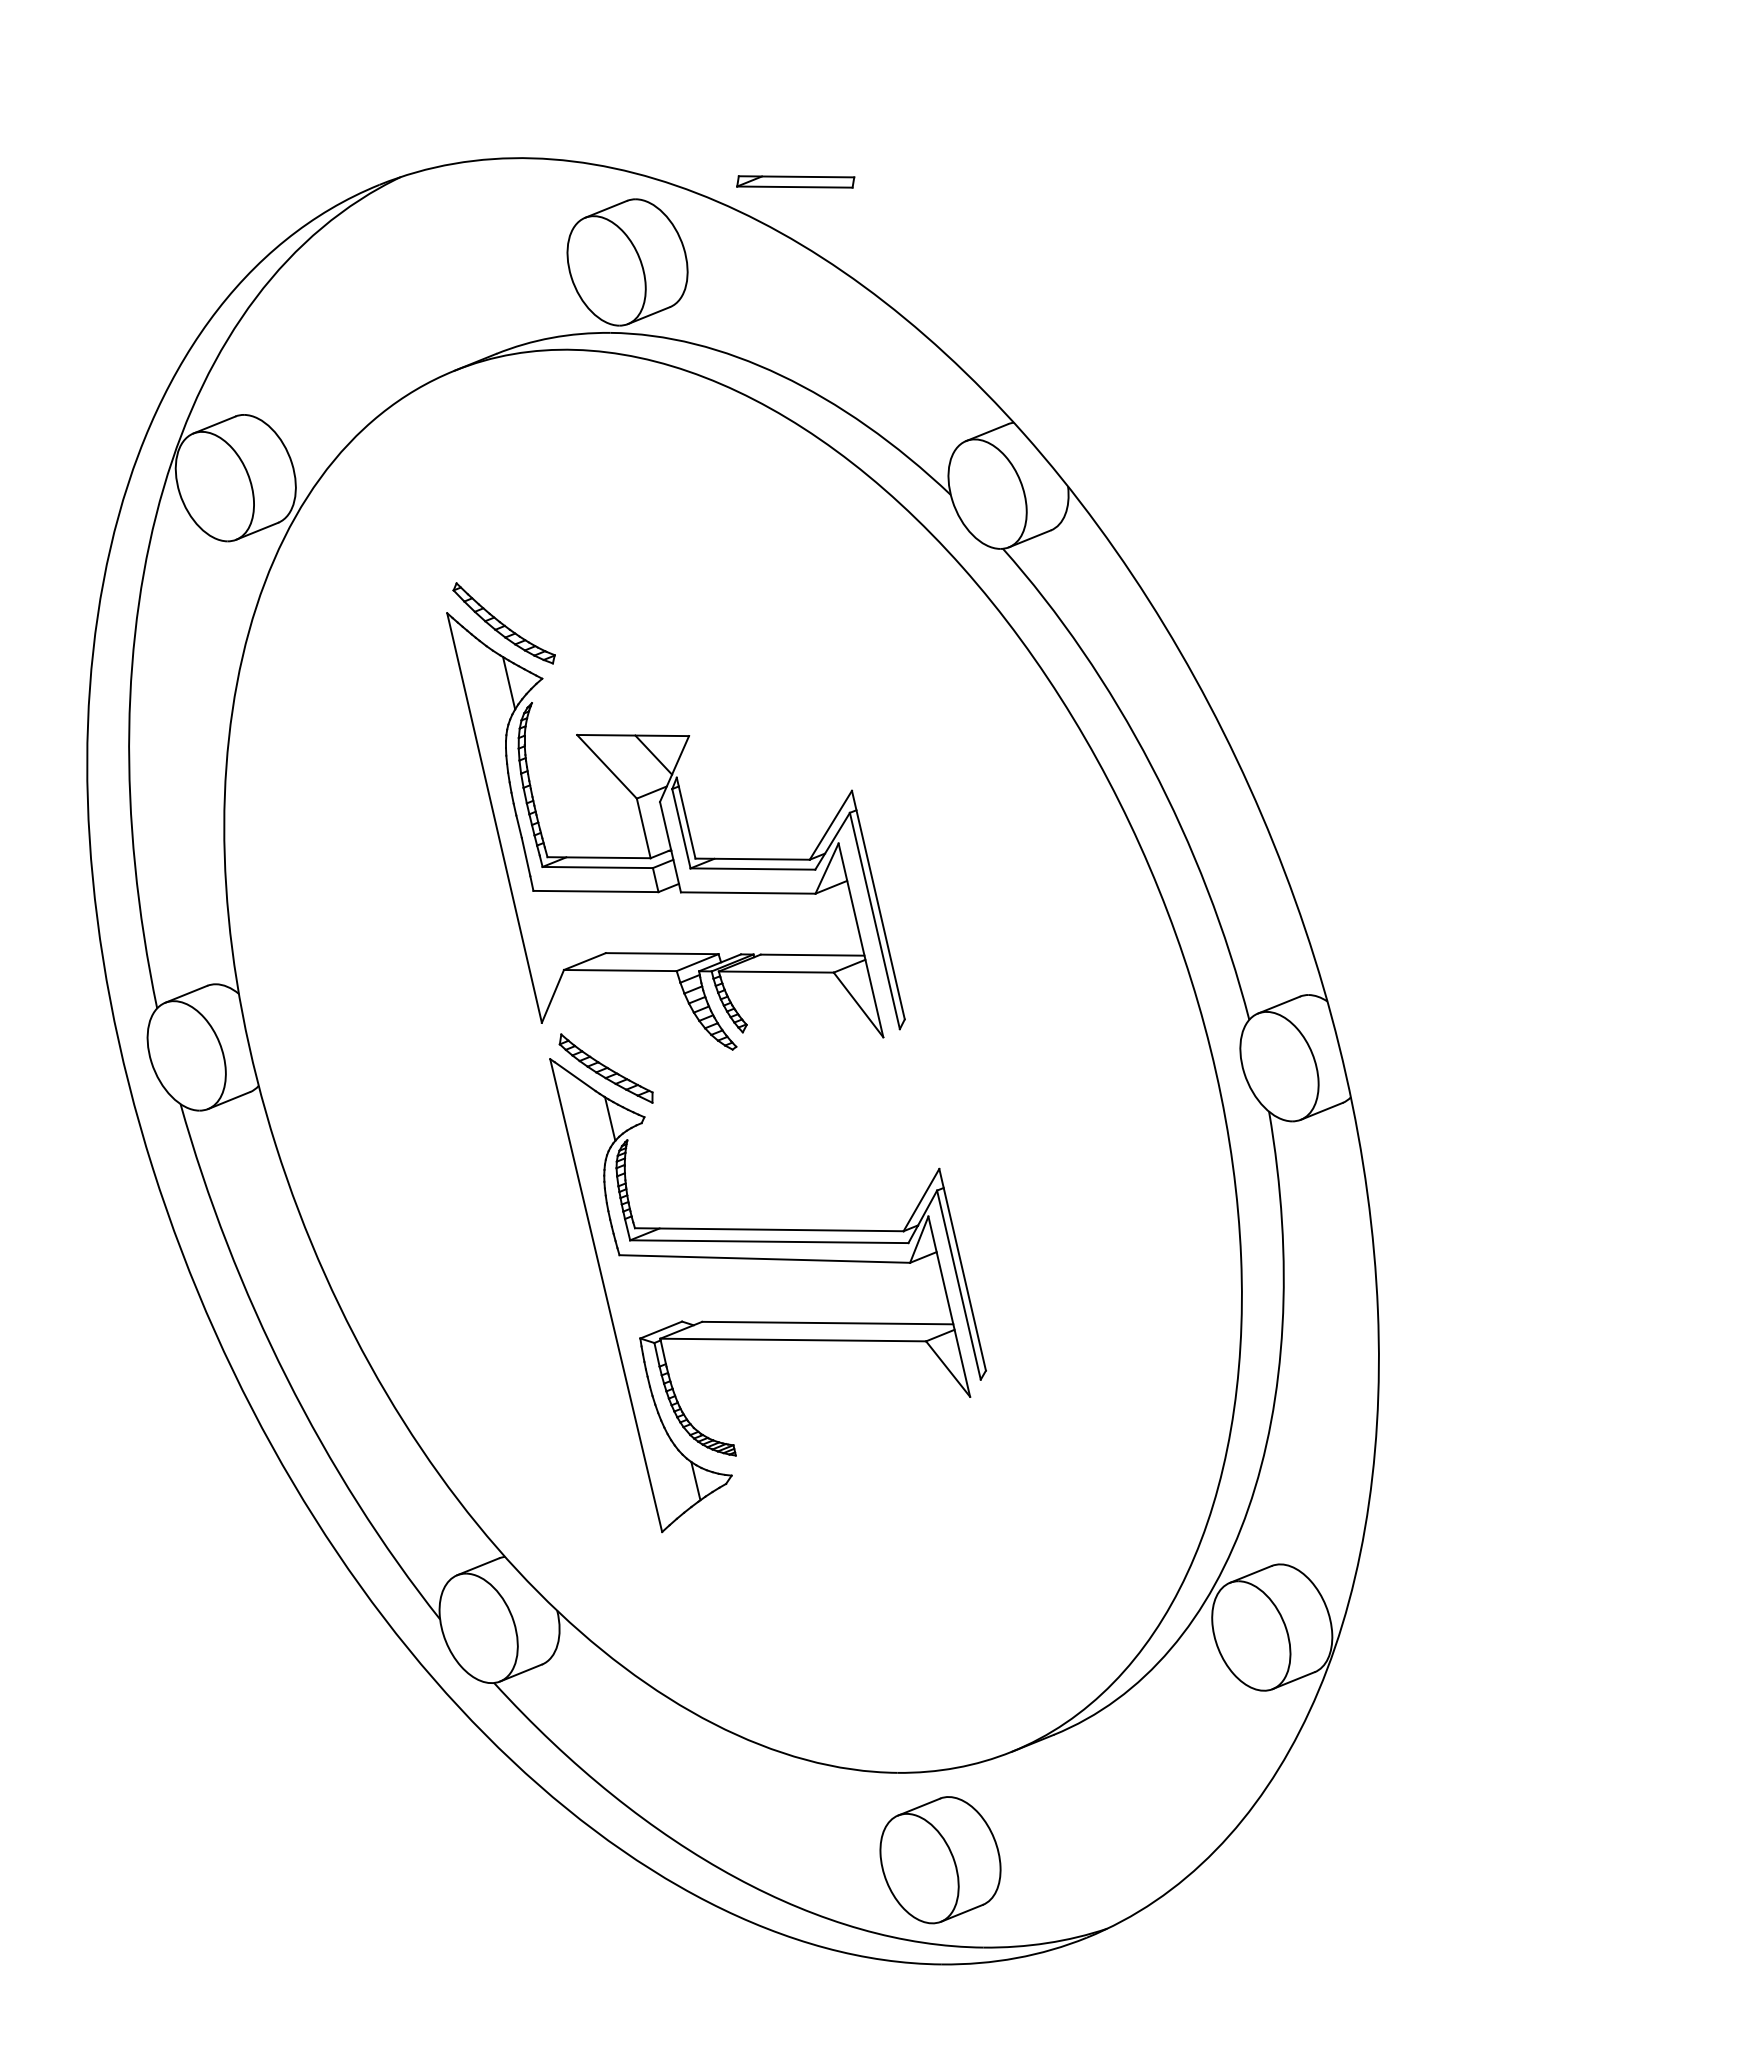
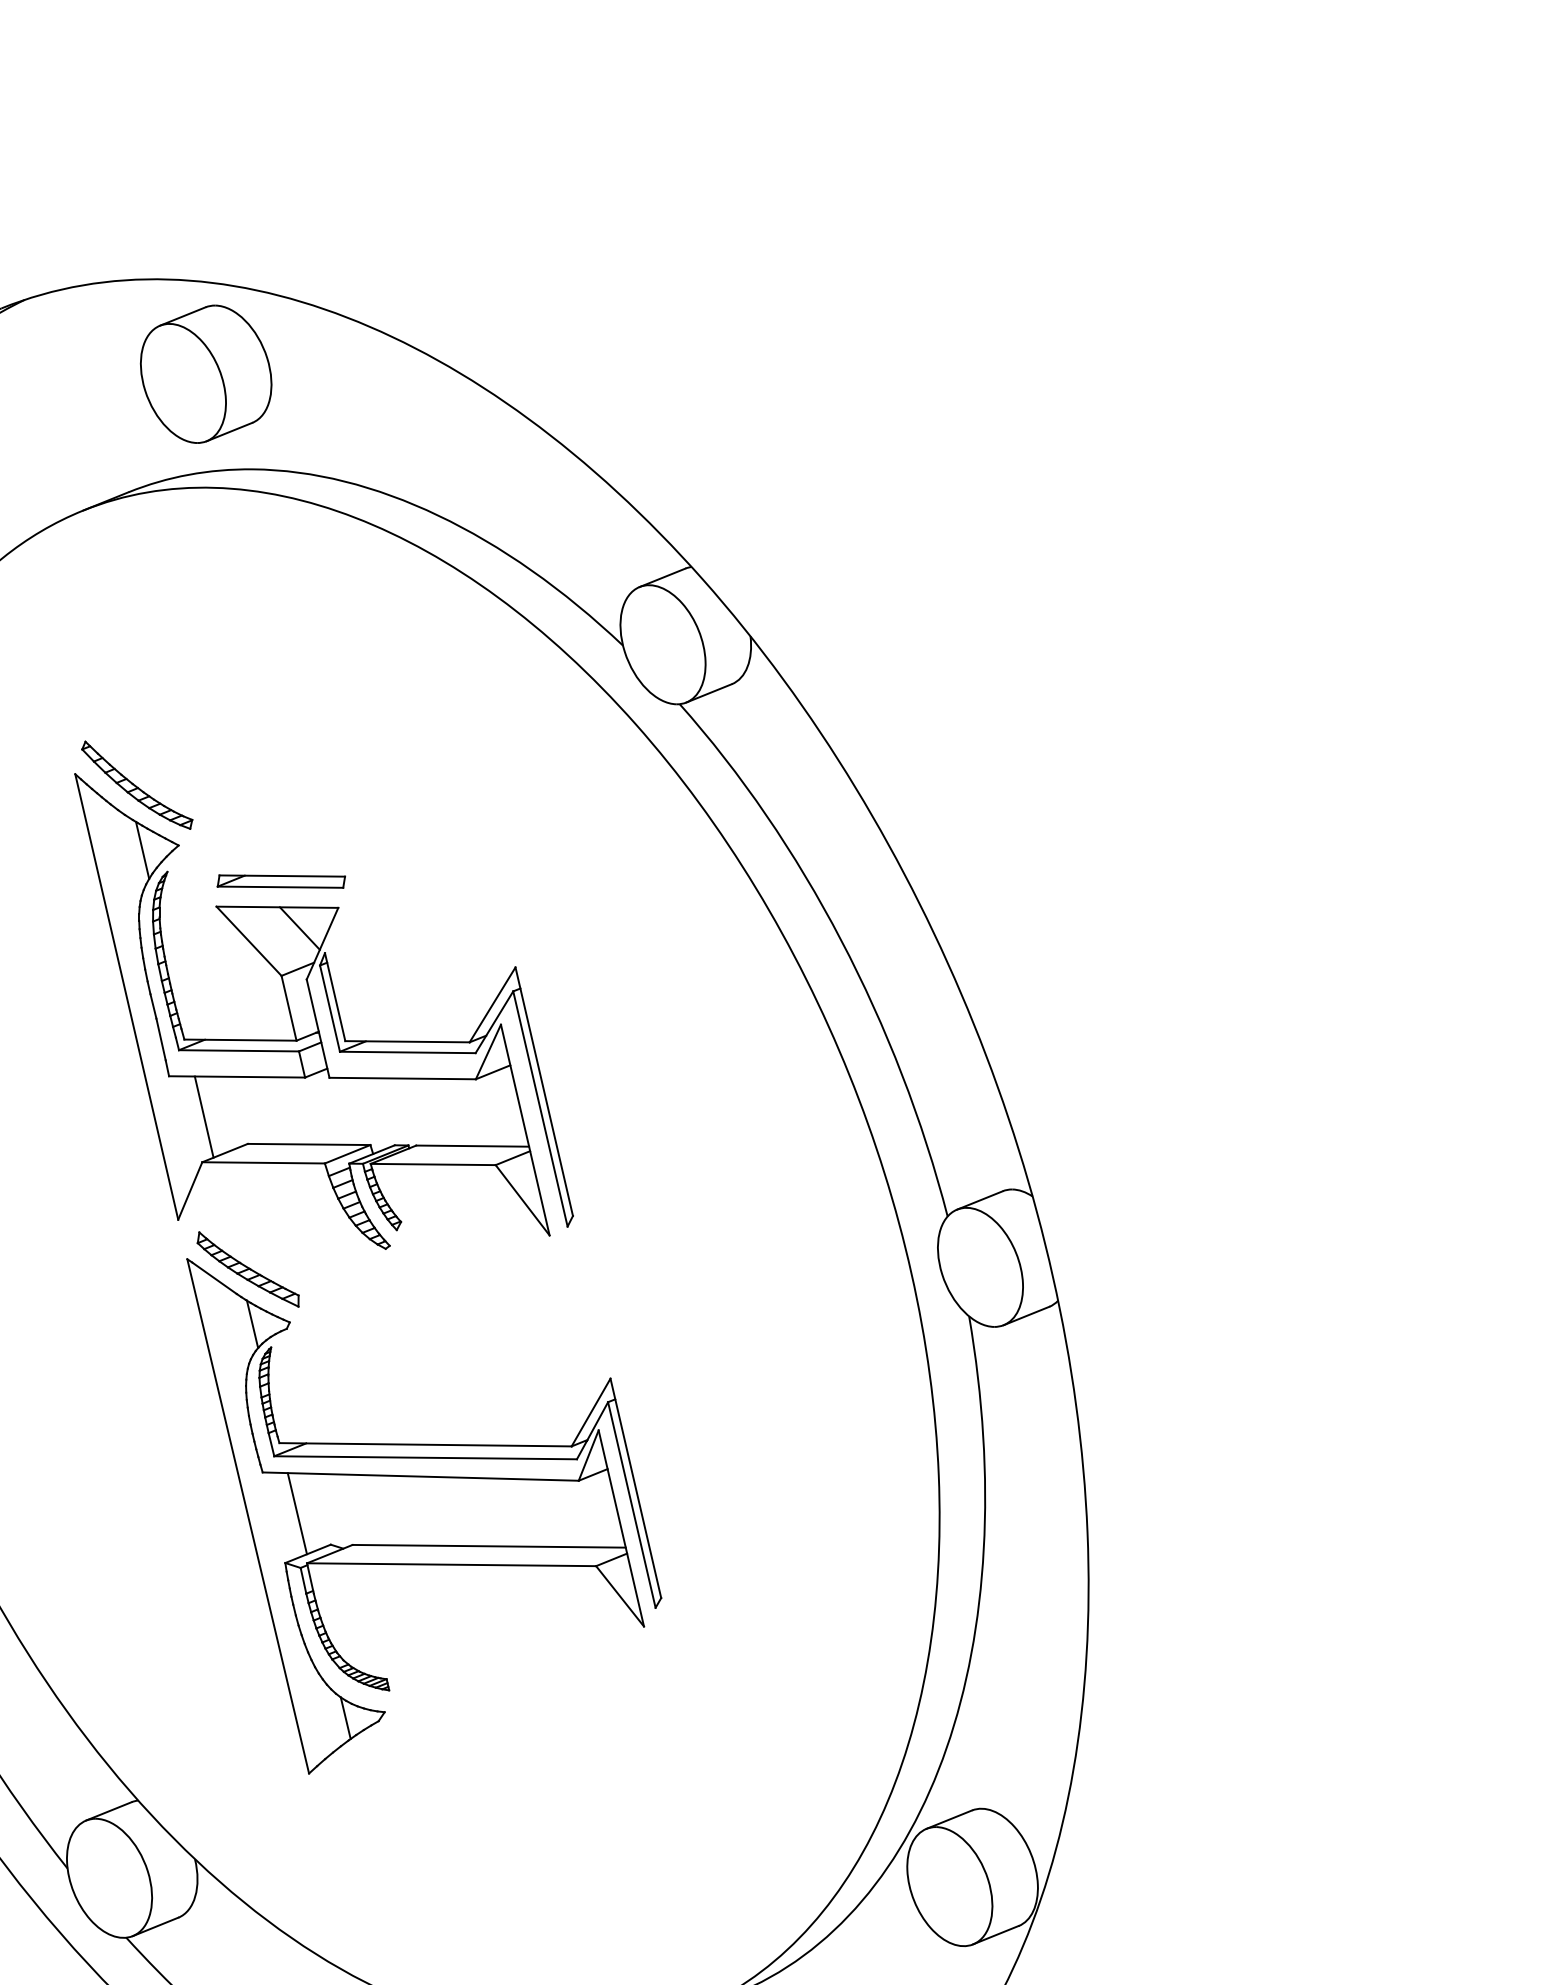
part: (795, 181) -> (281, 881), moved
part: (627, 262) -> (206, 374), moved
line: (565, 928) -> (203, 1117), added
line: (651, 1292) -> (297, 1513), added

